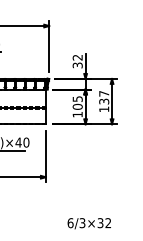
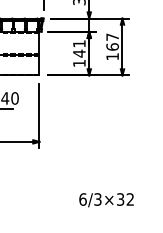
text: (104, 101) -> (112, 46), 137 -> 167
text: (77, 103) -> (79, 49), 105 -> 141
text: (88, 223) -> (105, 199), moved

